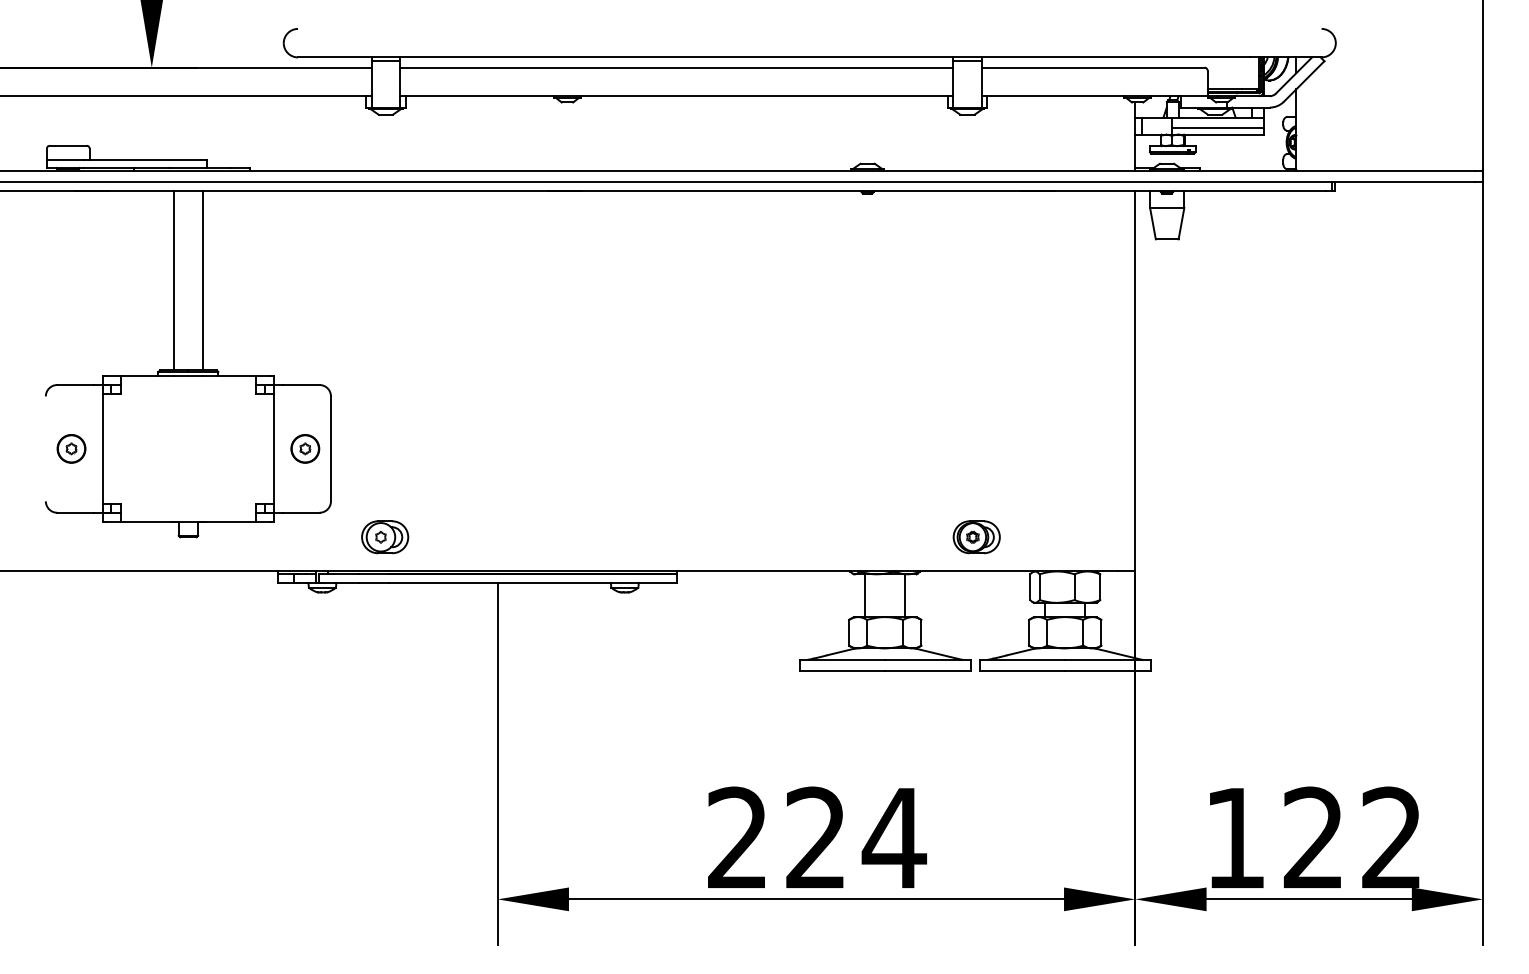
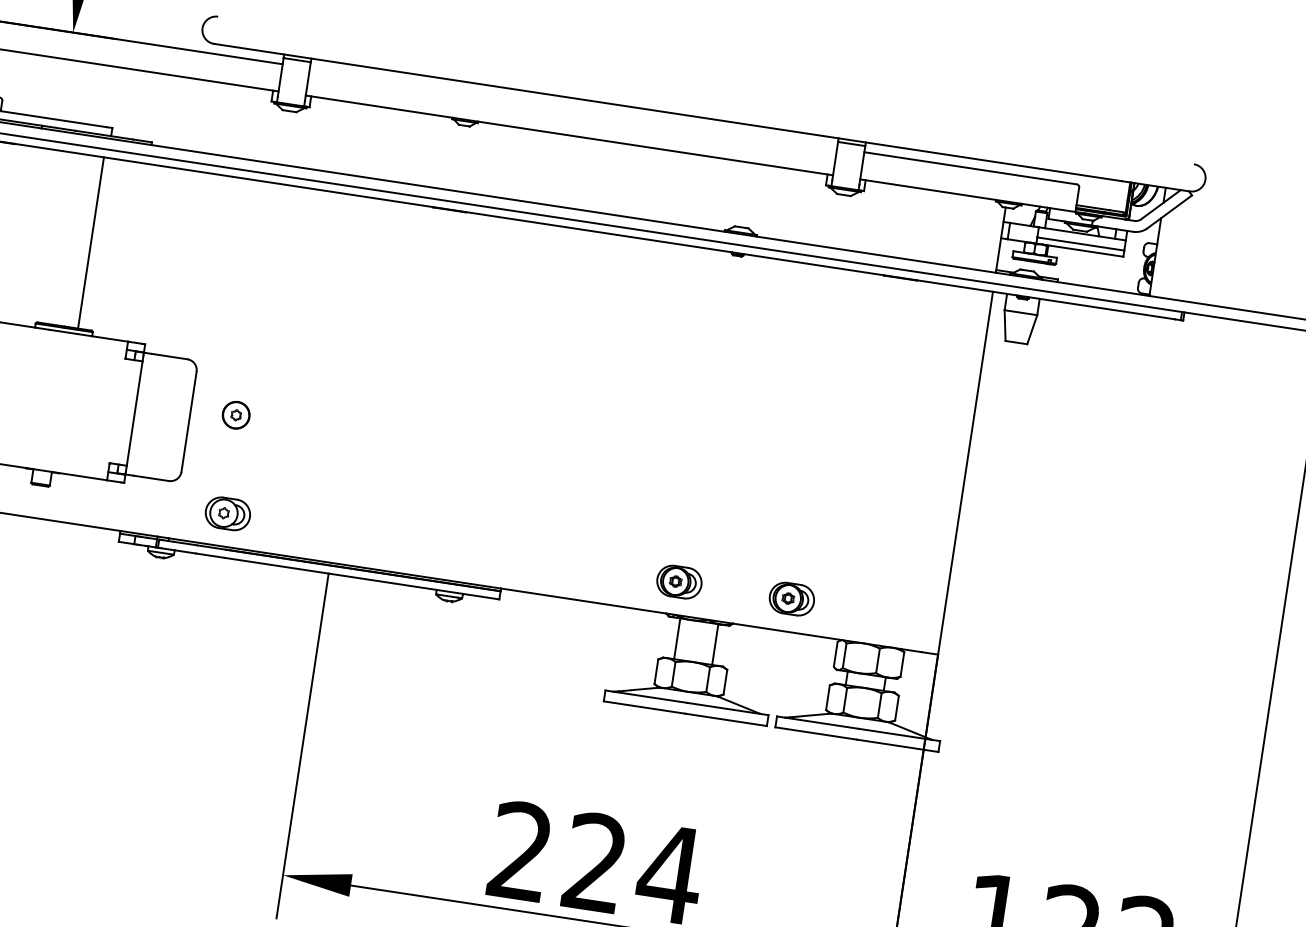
line: (676, 67) -> (573, 108), removed
line: (174, 280) -> (64, 238), removed
part: (305, 448) -> (236, 414), moved
part: (858, 537) -> (679, 582), added

